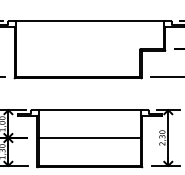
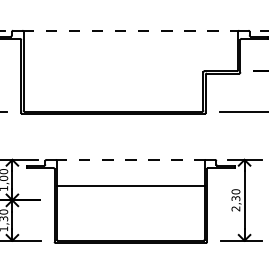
line: (89, 21) -> (130, 31), solid -> dashed
line: (89, 110) -> (130, 160), solid -> dashed
line: (89, 138) -> (130, 186), moved

